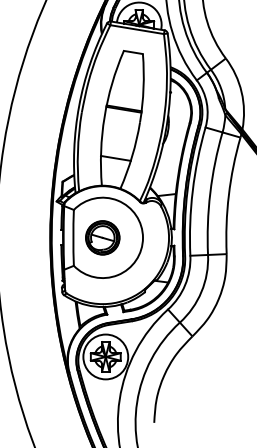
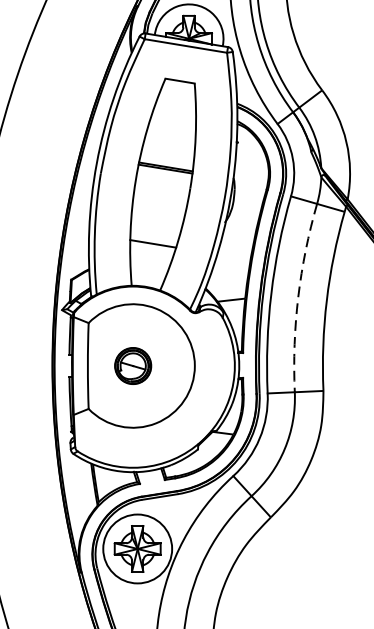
arc: (210, 193) -> (298, 297), solid -> dashed
part: (102, 237) -> (132, 365), size x0.7

